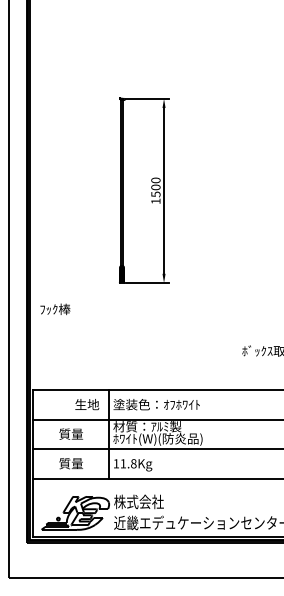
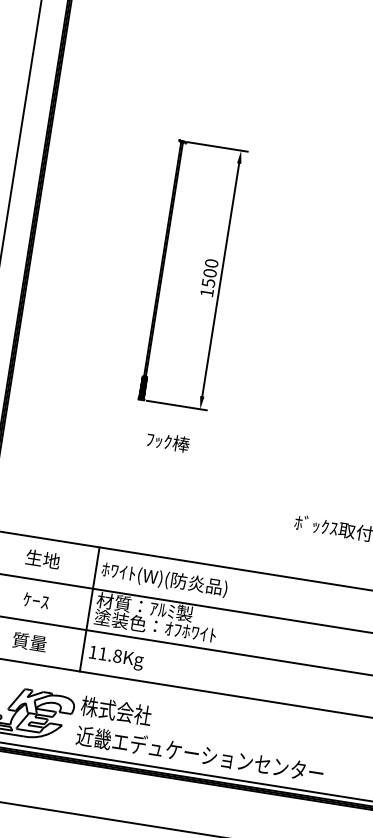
text: (55, 308) -> (168, 440), moved
text: (87, 404) -> (43, 559), moved
text: (157, 405) -> (163, 579), 塗装色：ｵﾌﾎﾜｲﾄ -> ﾎﾜｲﾄ(W)(防炎品)
text: (71, 433) -> (36, 599), 質量 -> ｹｰｽ
text: (157, 439) -> (156, 627), ﾎﾜｲﾄ(W)(防炎品) -> 塗装色：ｵﾌﾎﾜｲﾄ

